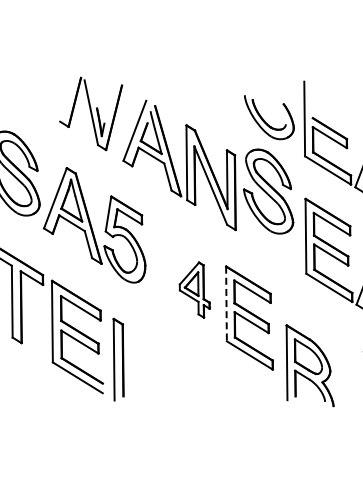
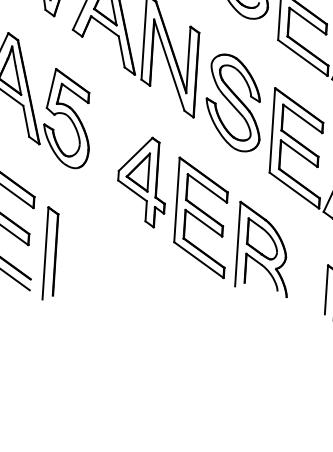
part: (268, 191) -> (234, 102), moved
part: (194, 289) -> (142, 181), size x1.43
line: (226, 304) -> (176, 200), dashed -> solid
part: (309, 365) -> (262, 249), moved

